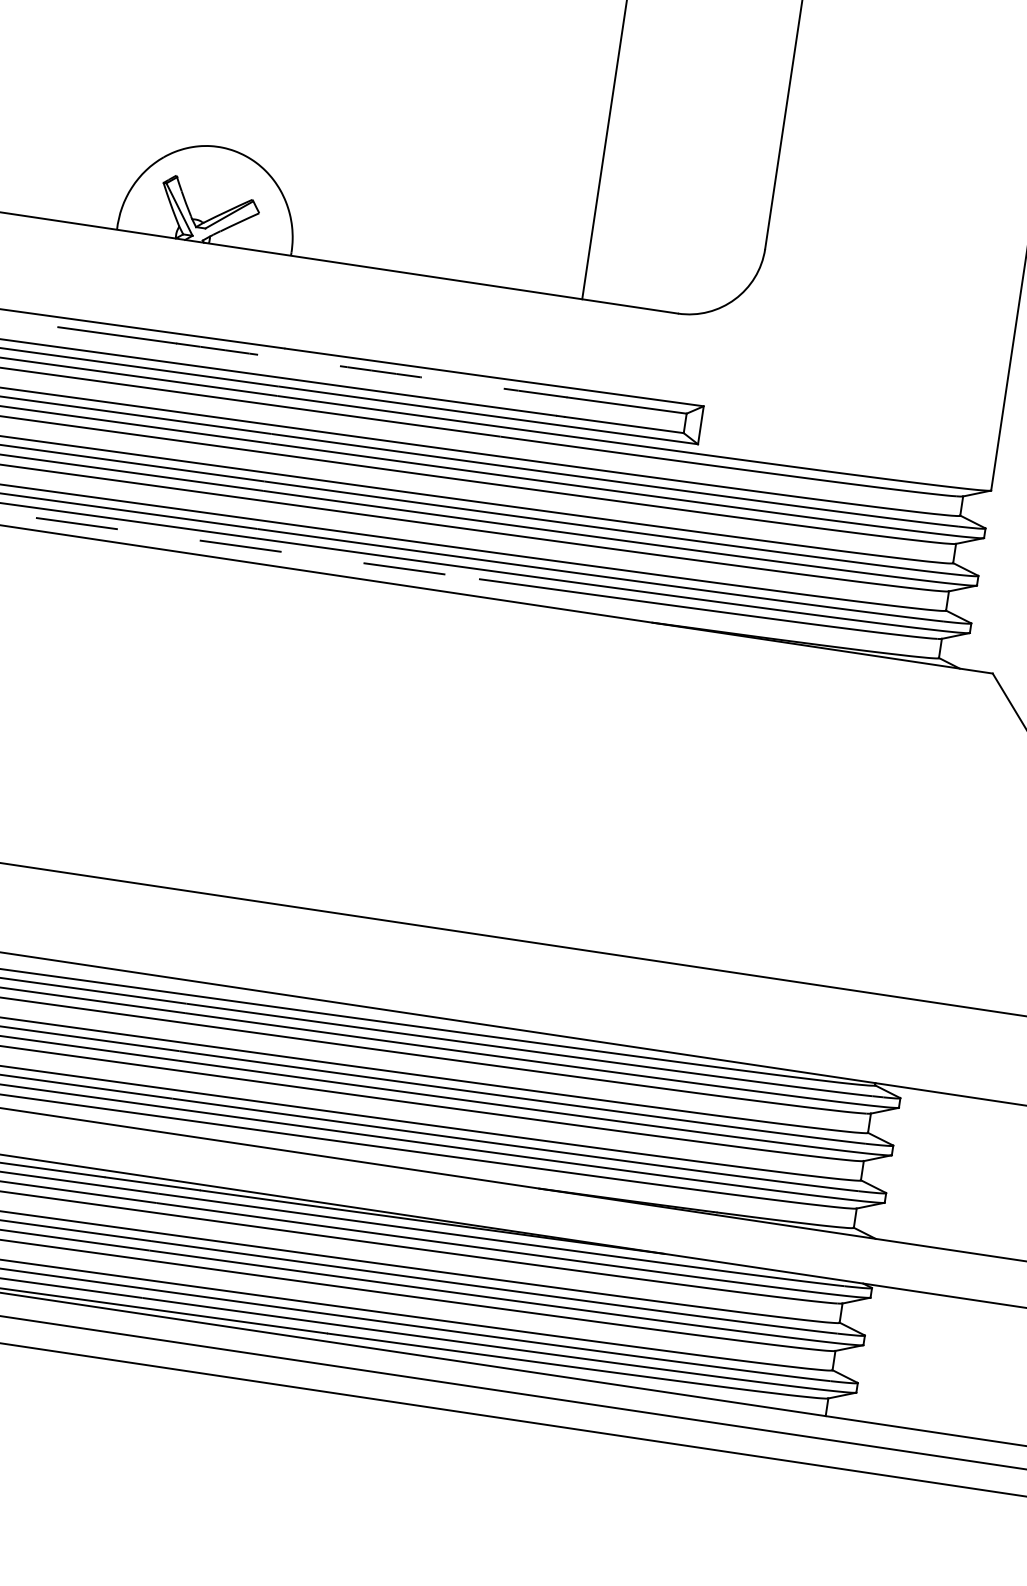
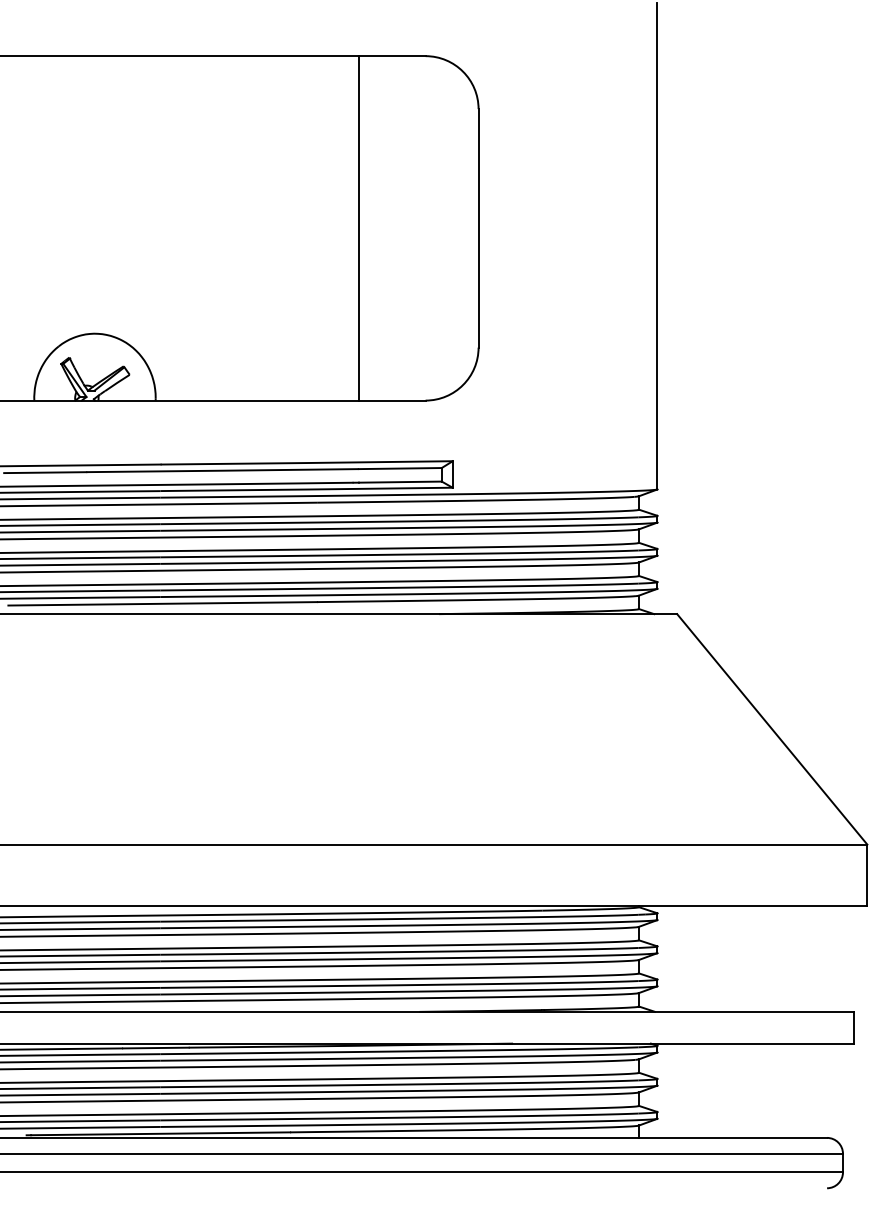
arc: (371, 370) -> (222, 470), dashed -> solid
line: (258, 548) -> (163, 603), dashed -> solid

